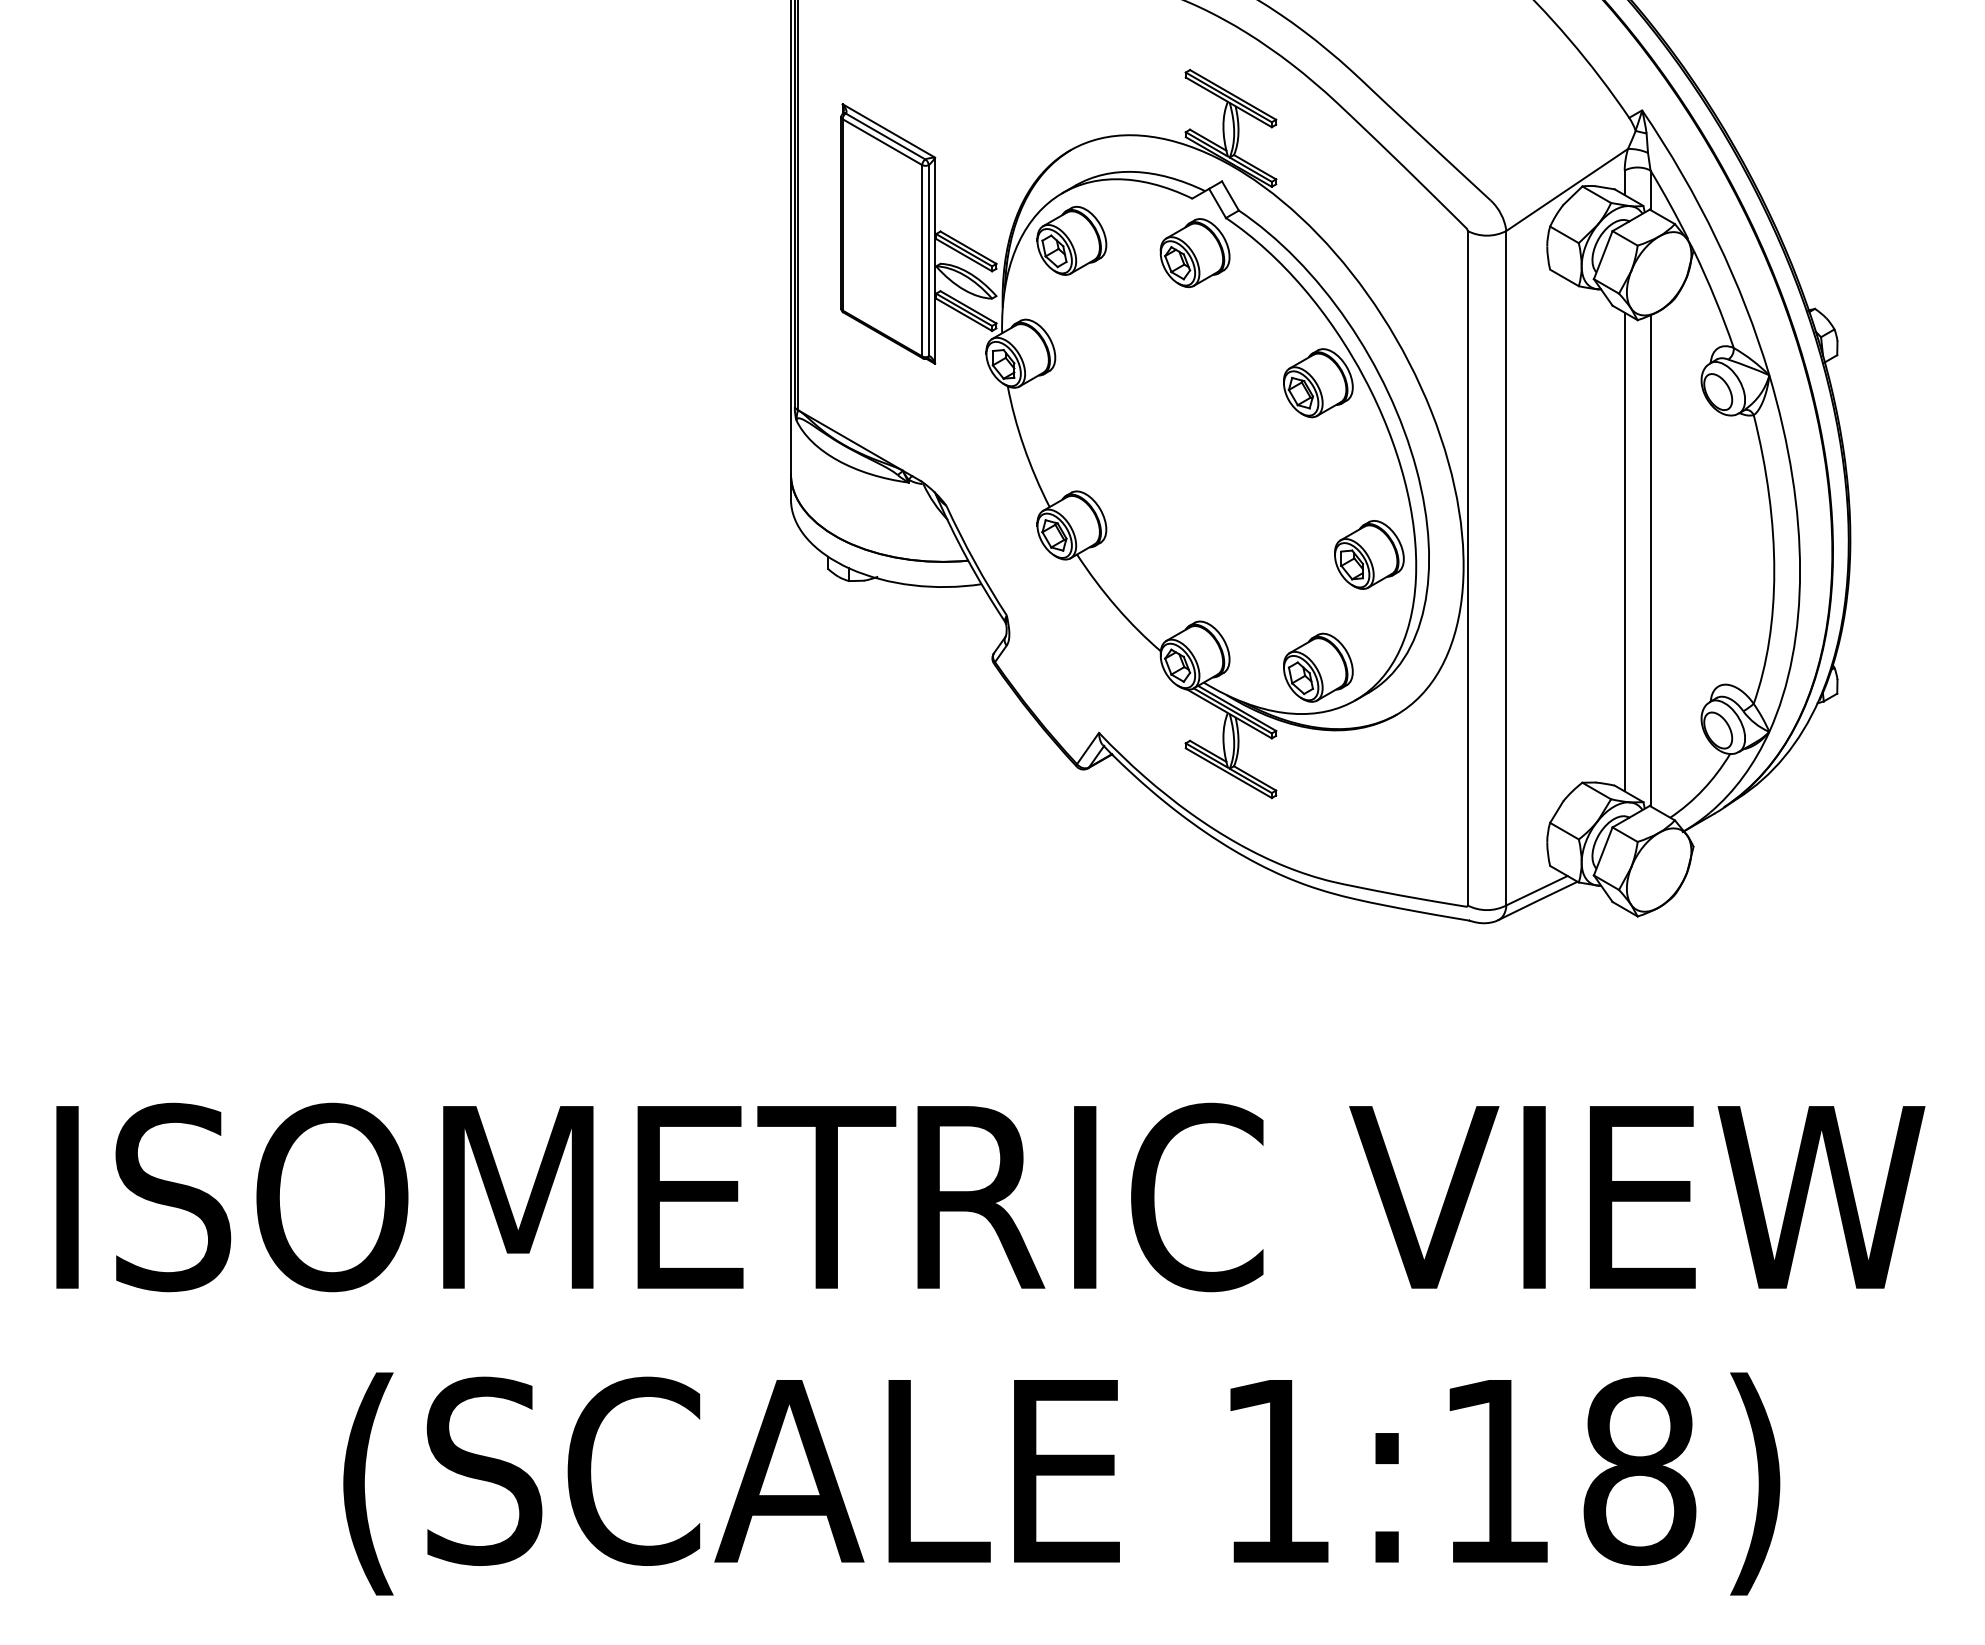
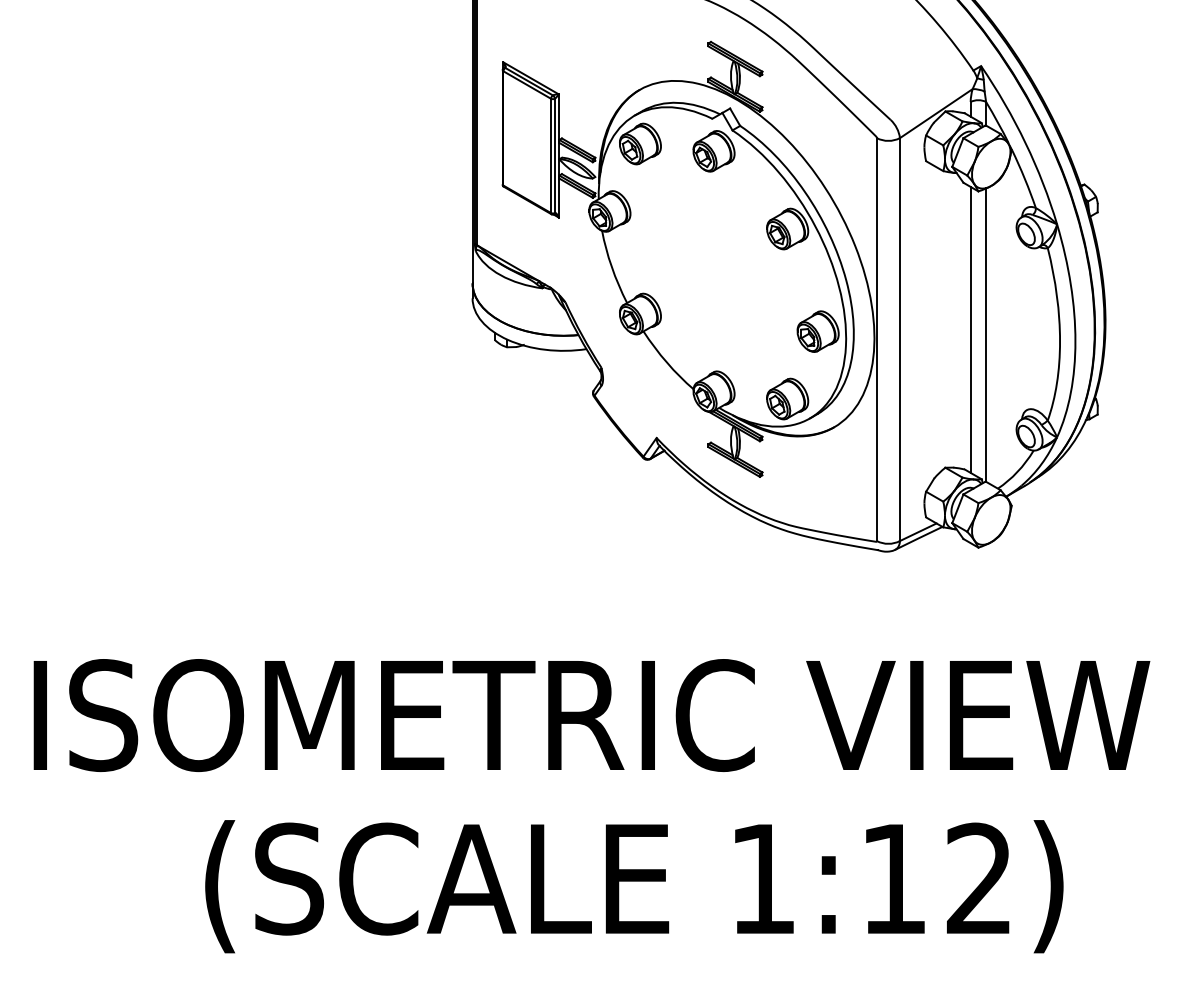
text: (1639, 1470) -> (979, 878), 1:18) -> 1:12)

